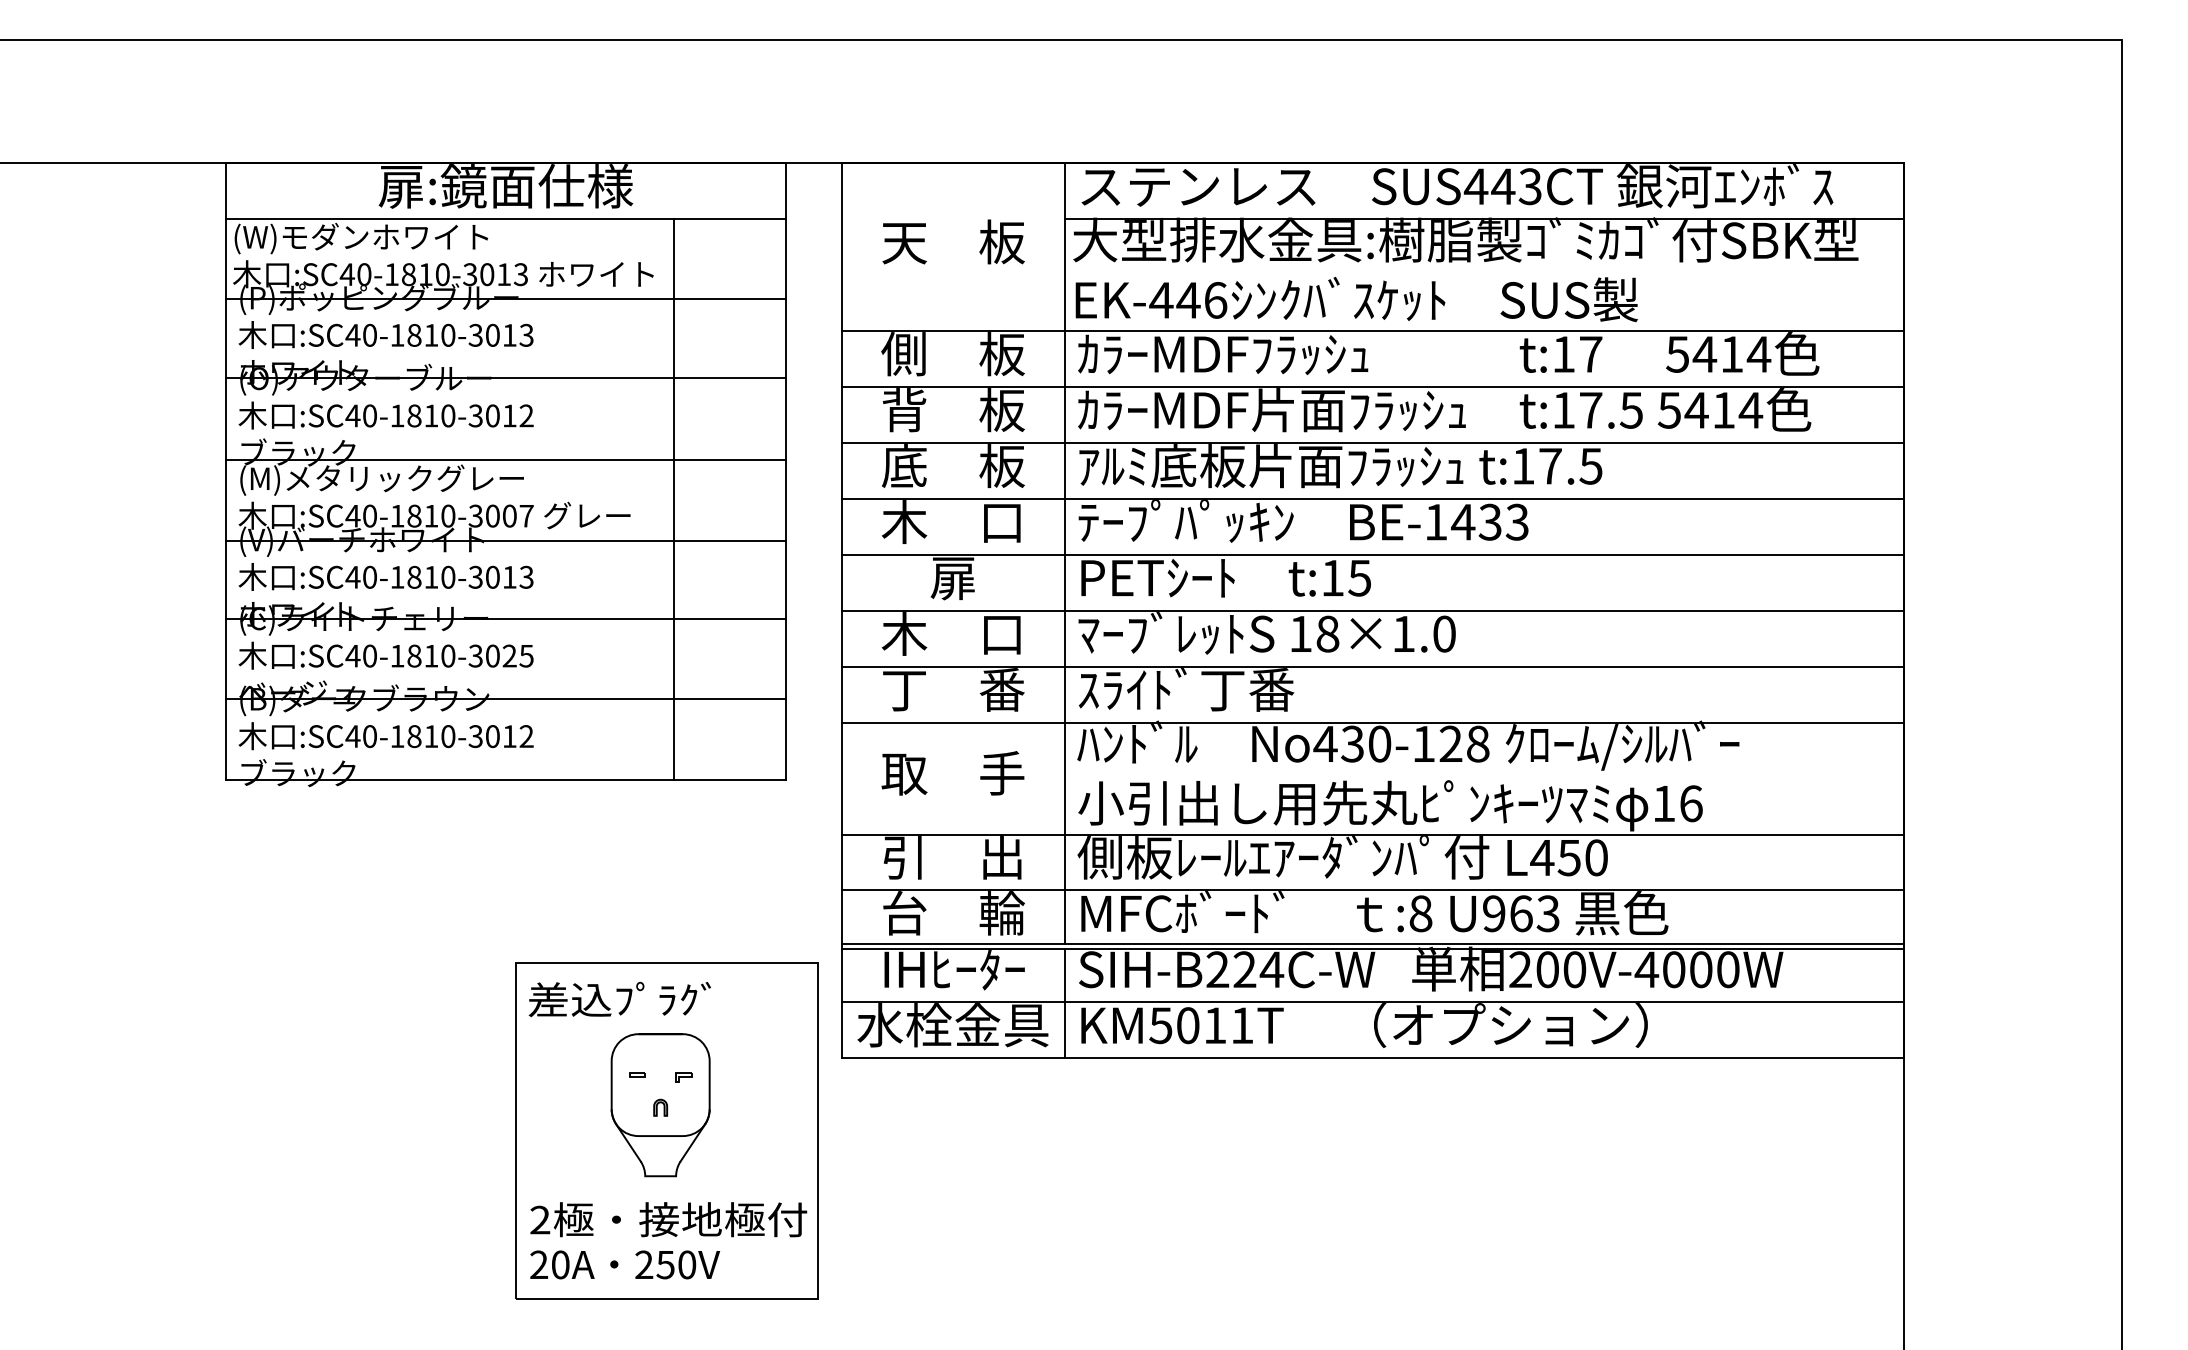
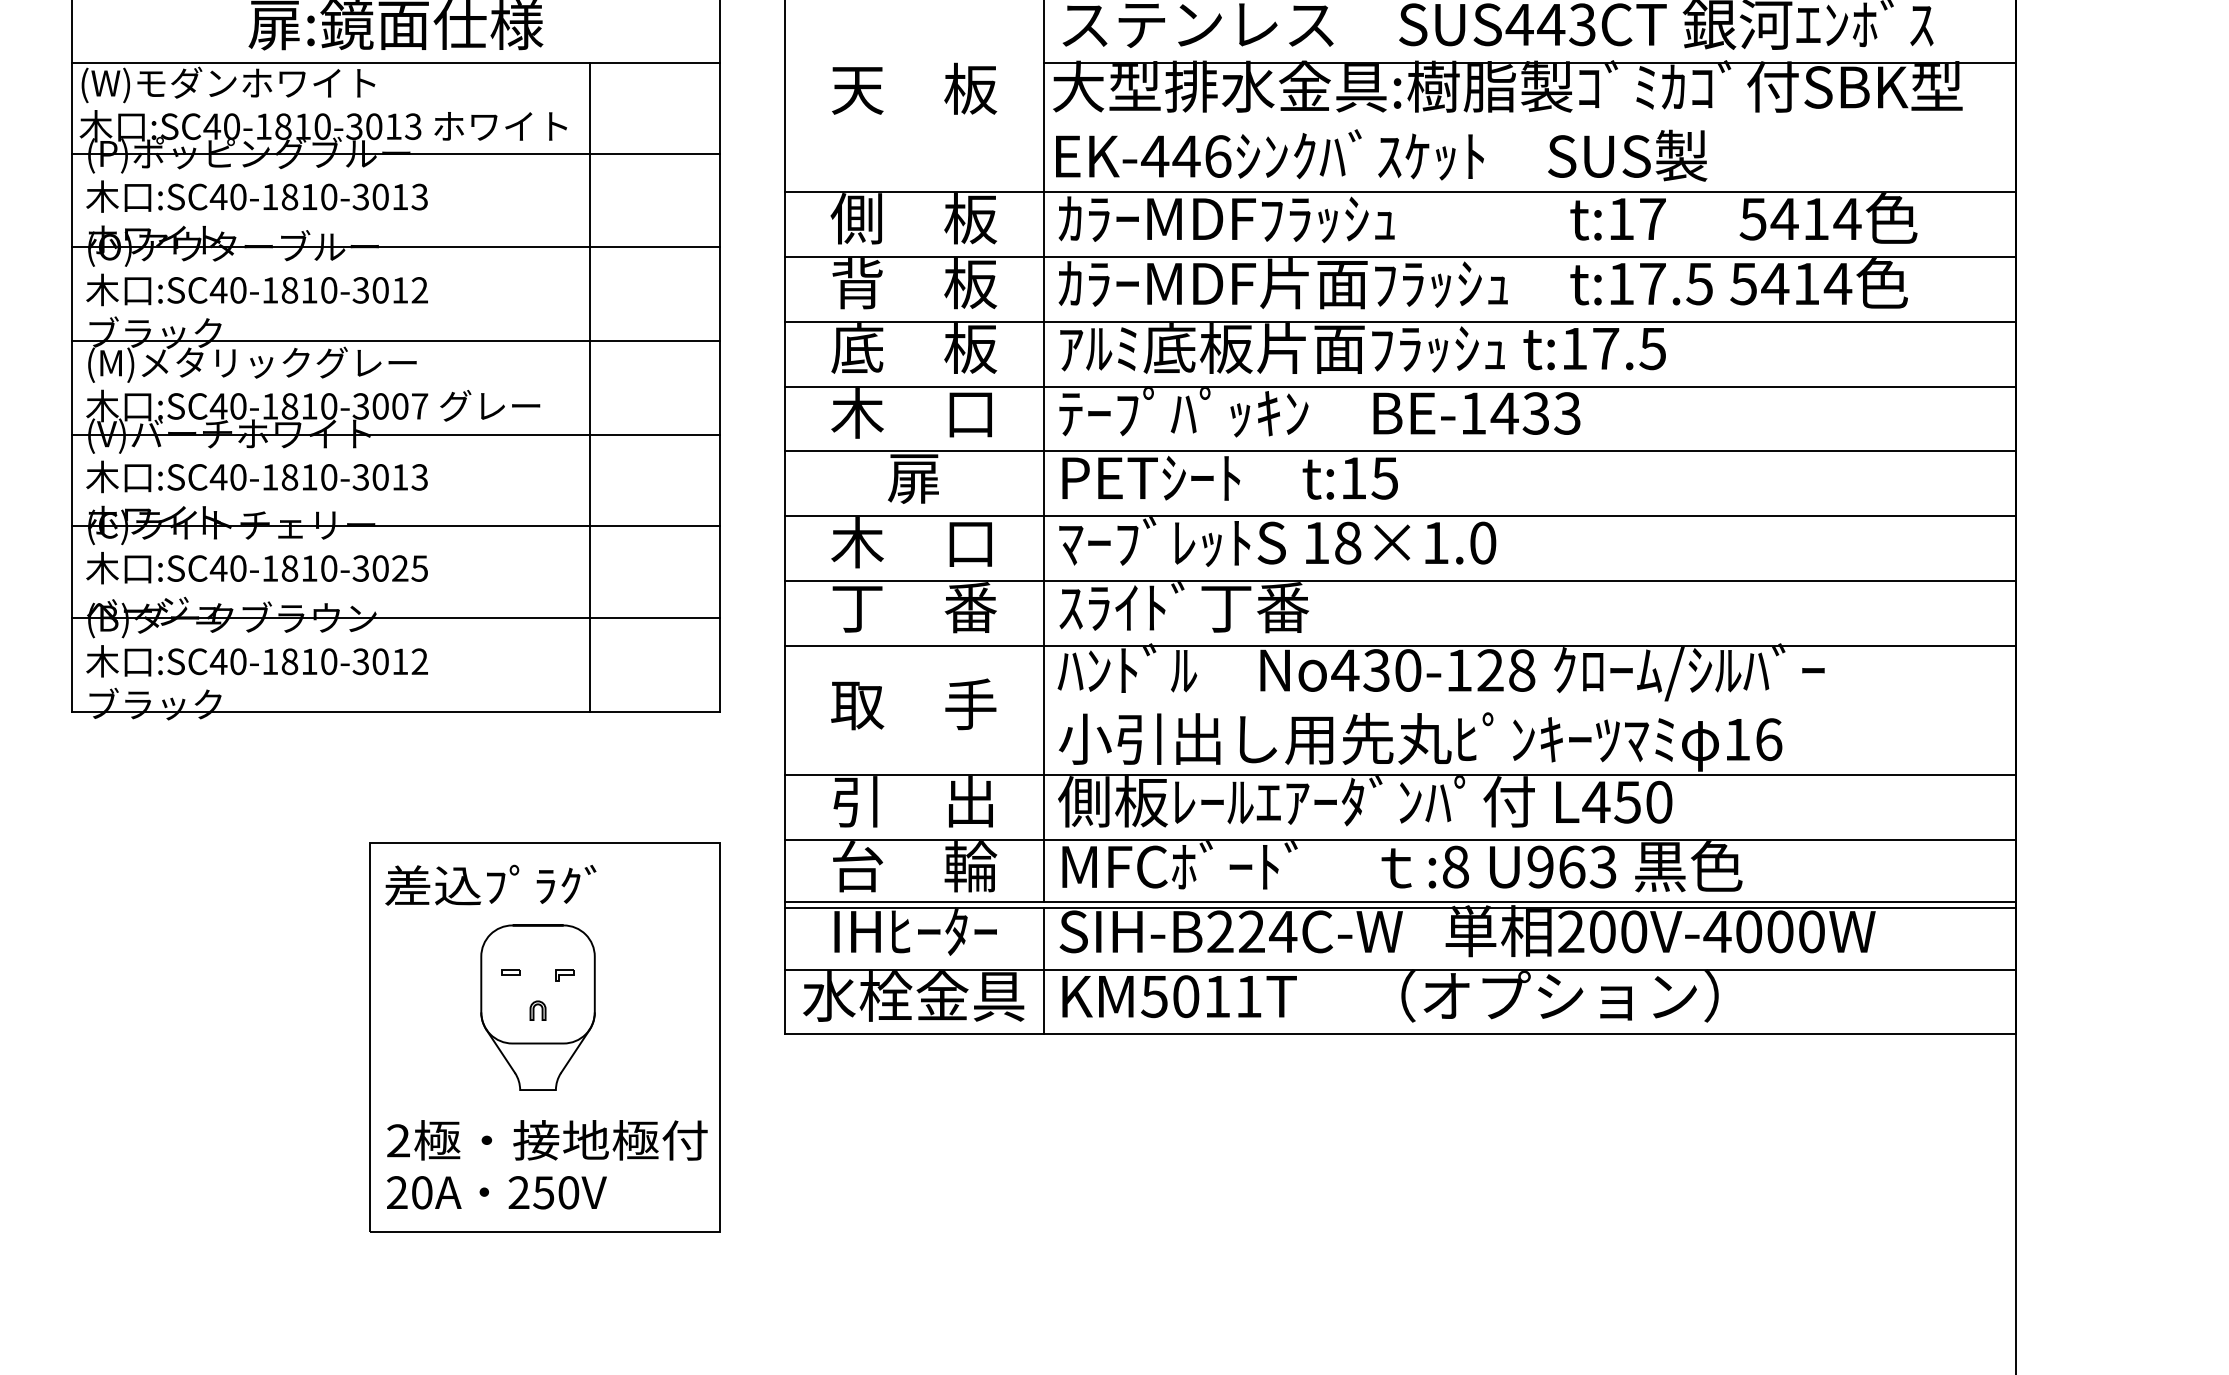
part: (666, 1130) -> (544, 1037), moved

